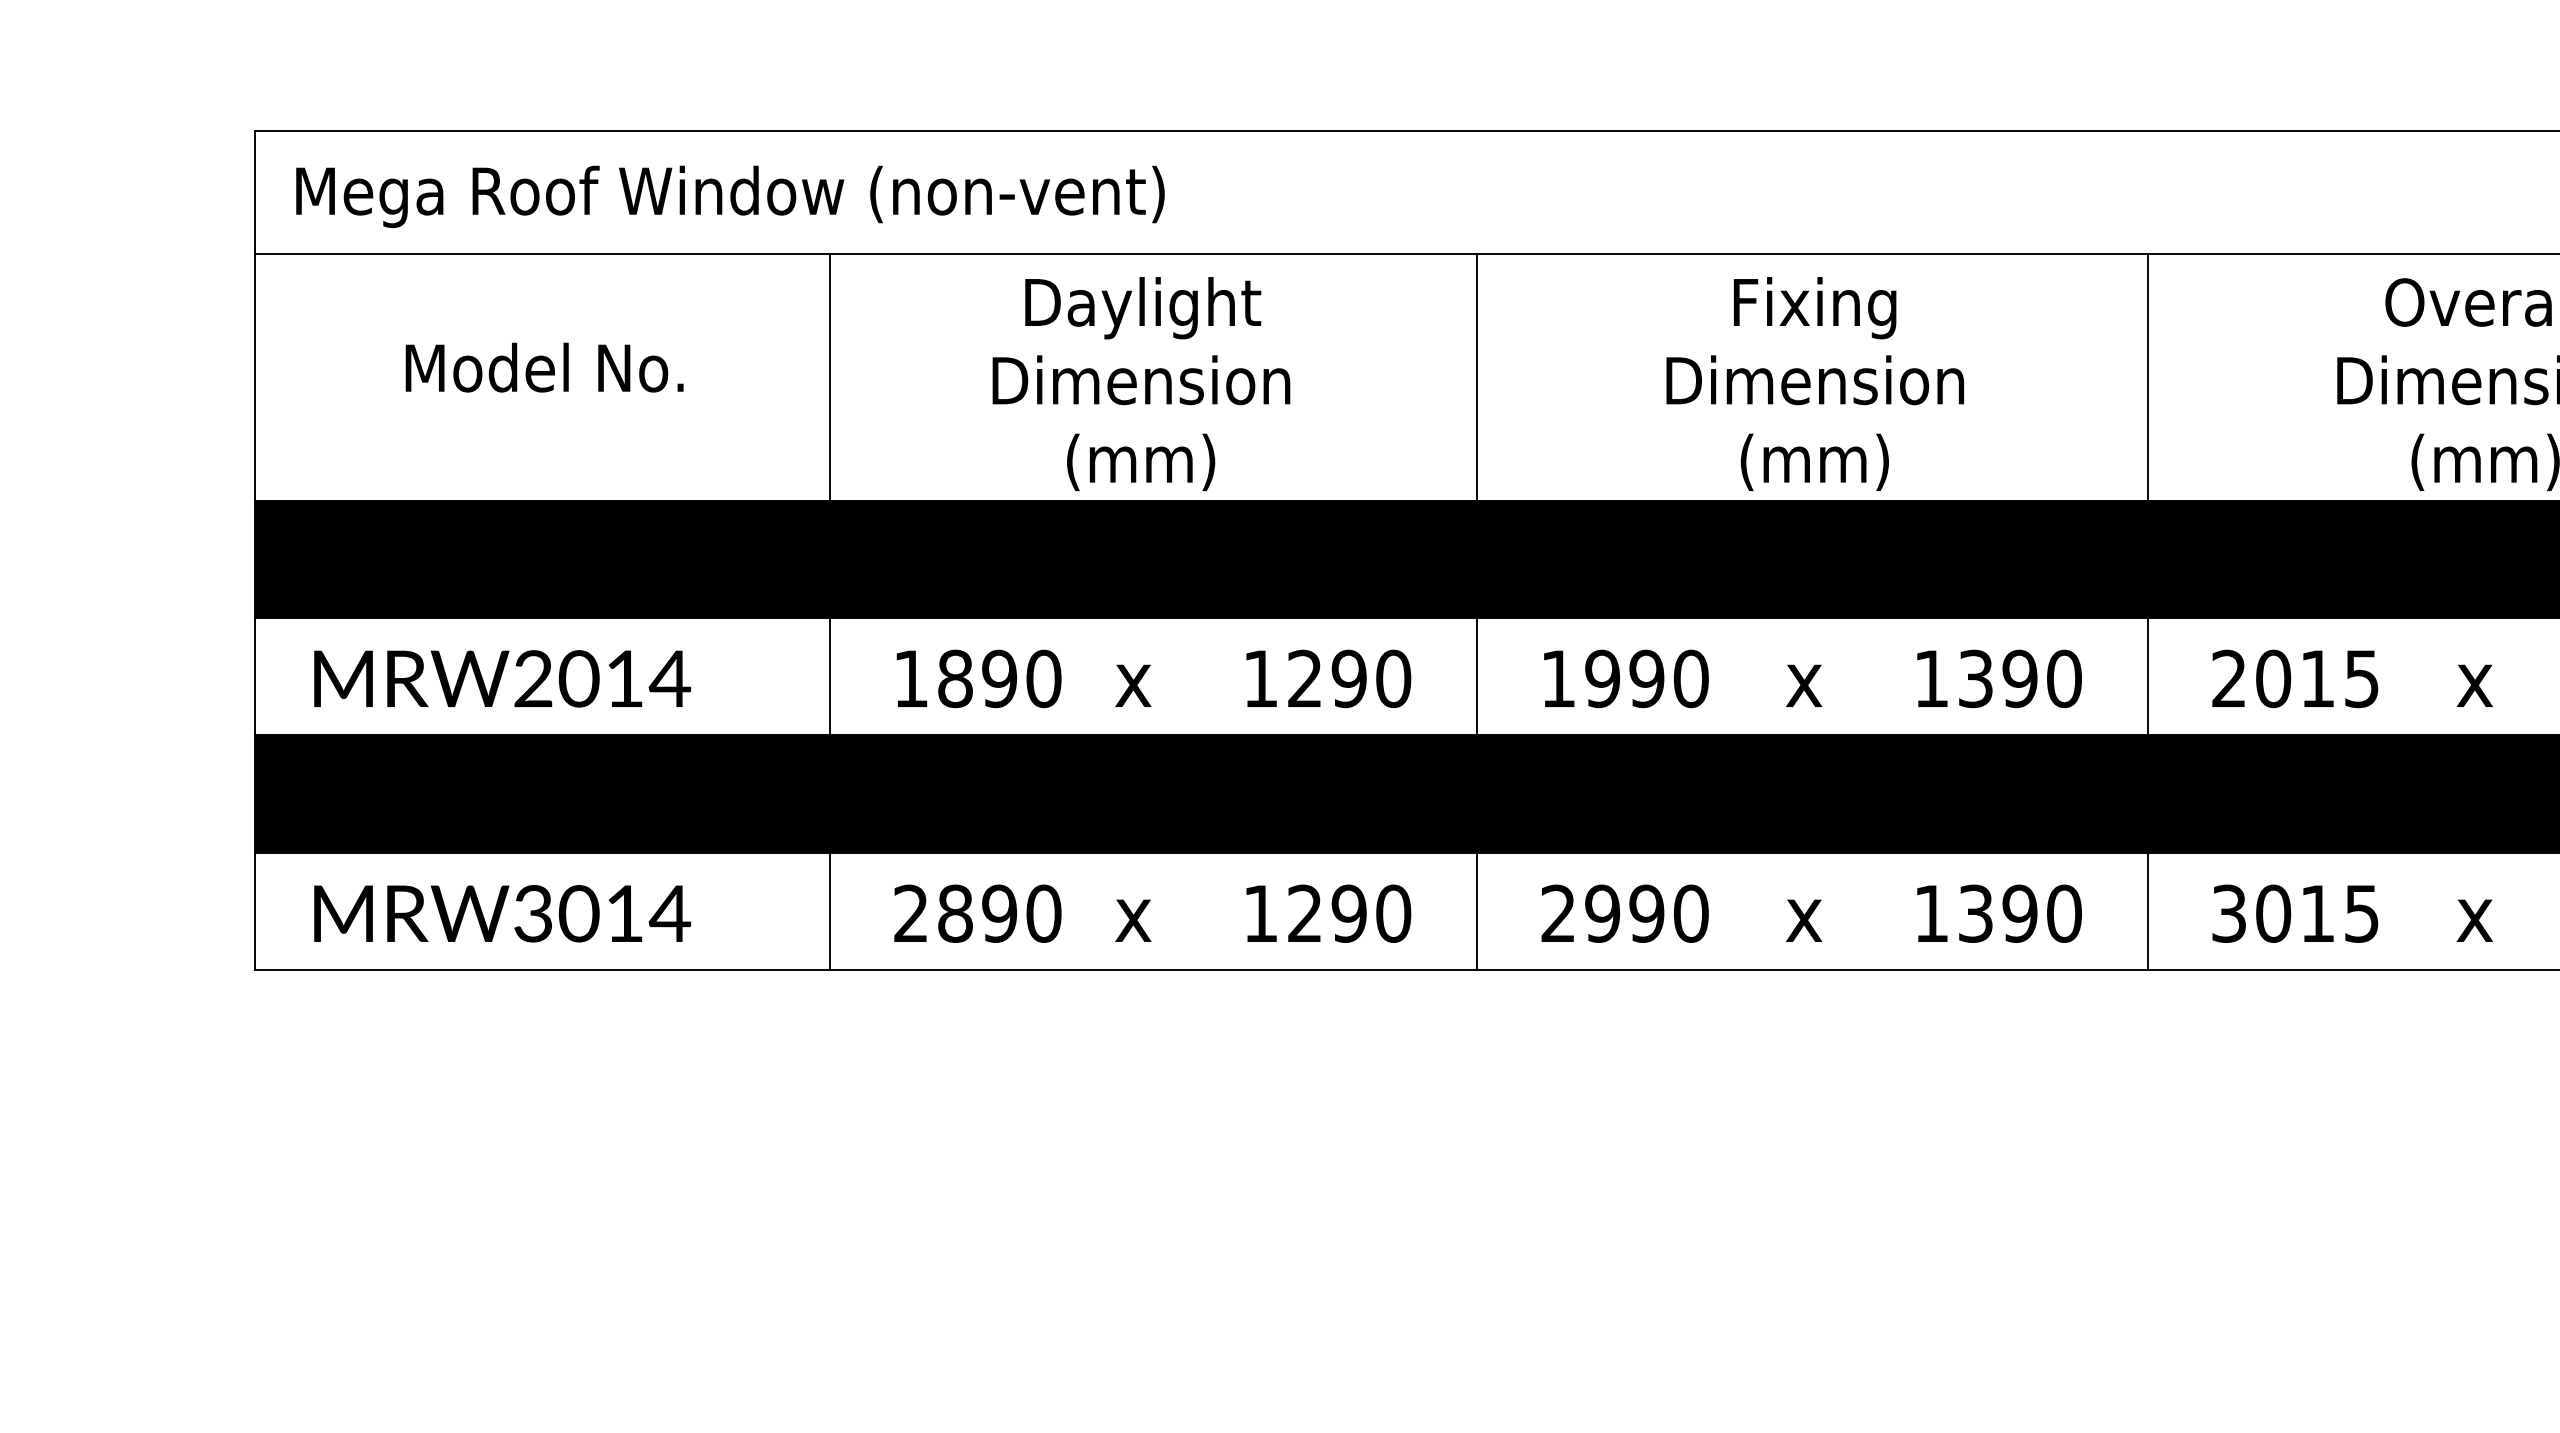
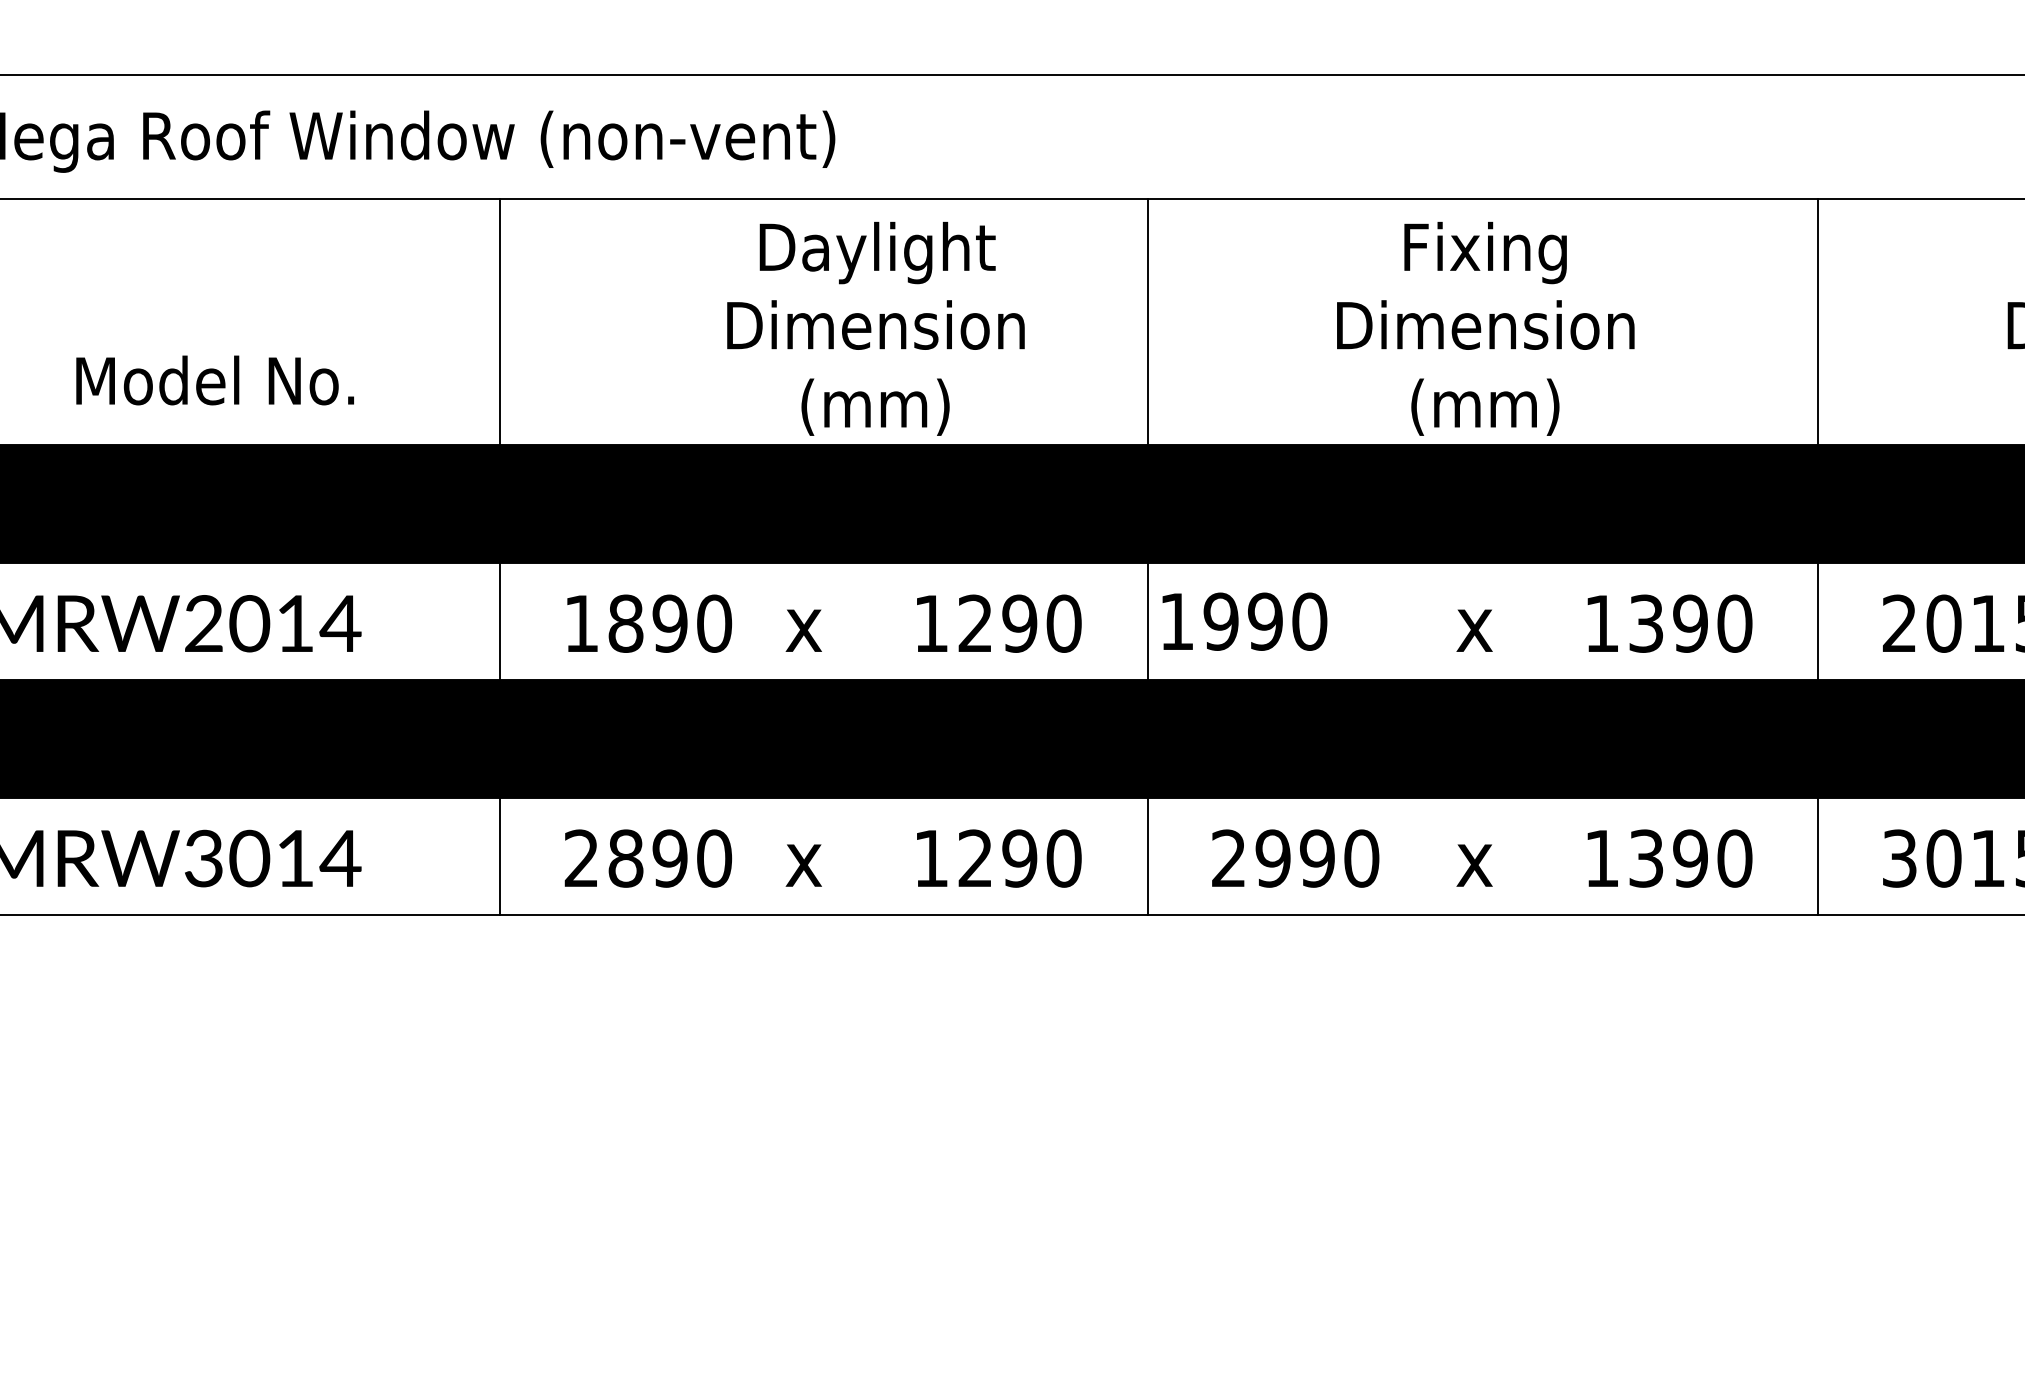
text: (544, 367) -> (215, 380), moved
text: (1141, 383) -> (876, 328), moved
text: (1626, 678) -> (1245, 621), moved

